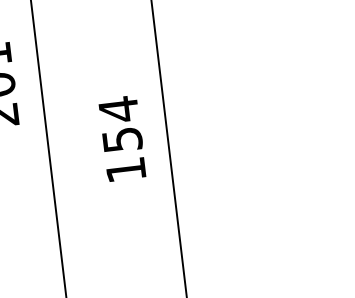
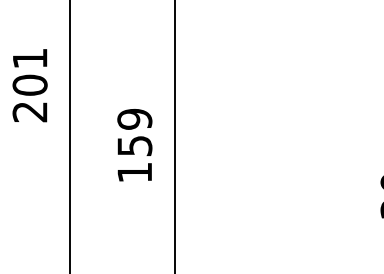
text: (118, 109) -> (134, 119), 154 -> 159

